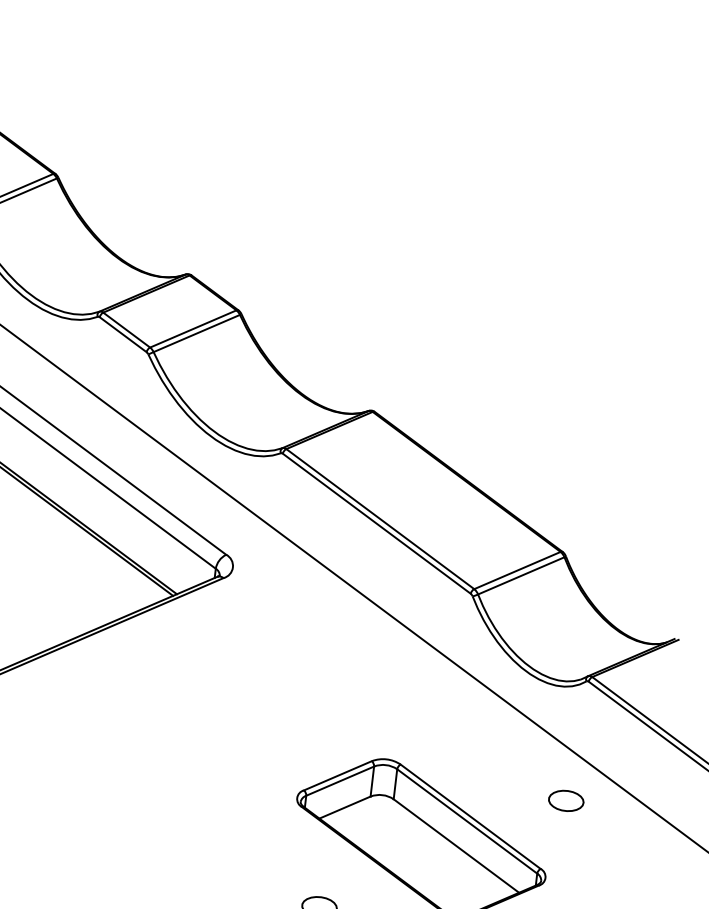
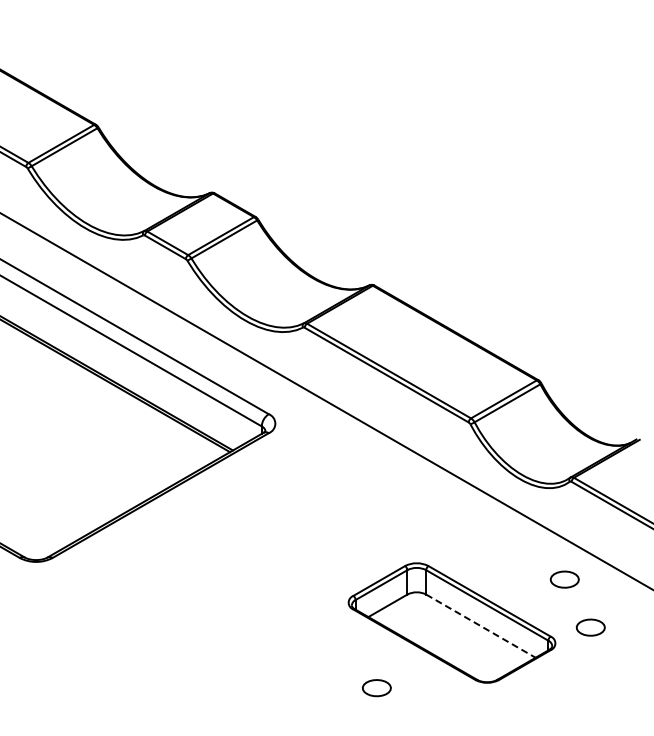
line: (457, 846) -> (481, 626), solid -> dashed
part: (590, 863) -> (590, 627), added

